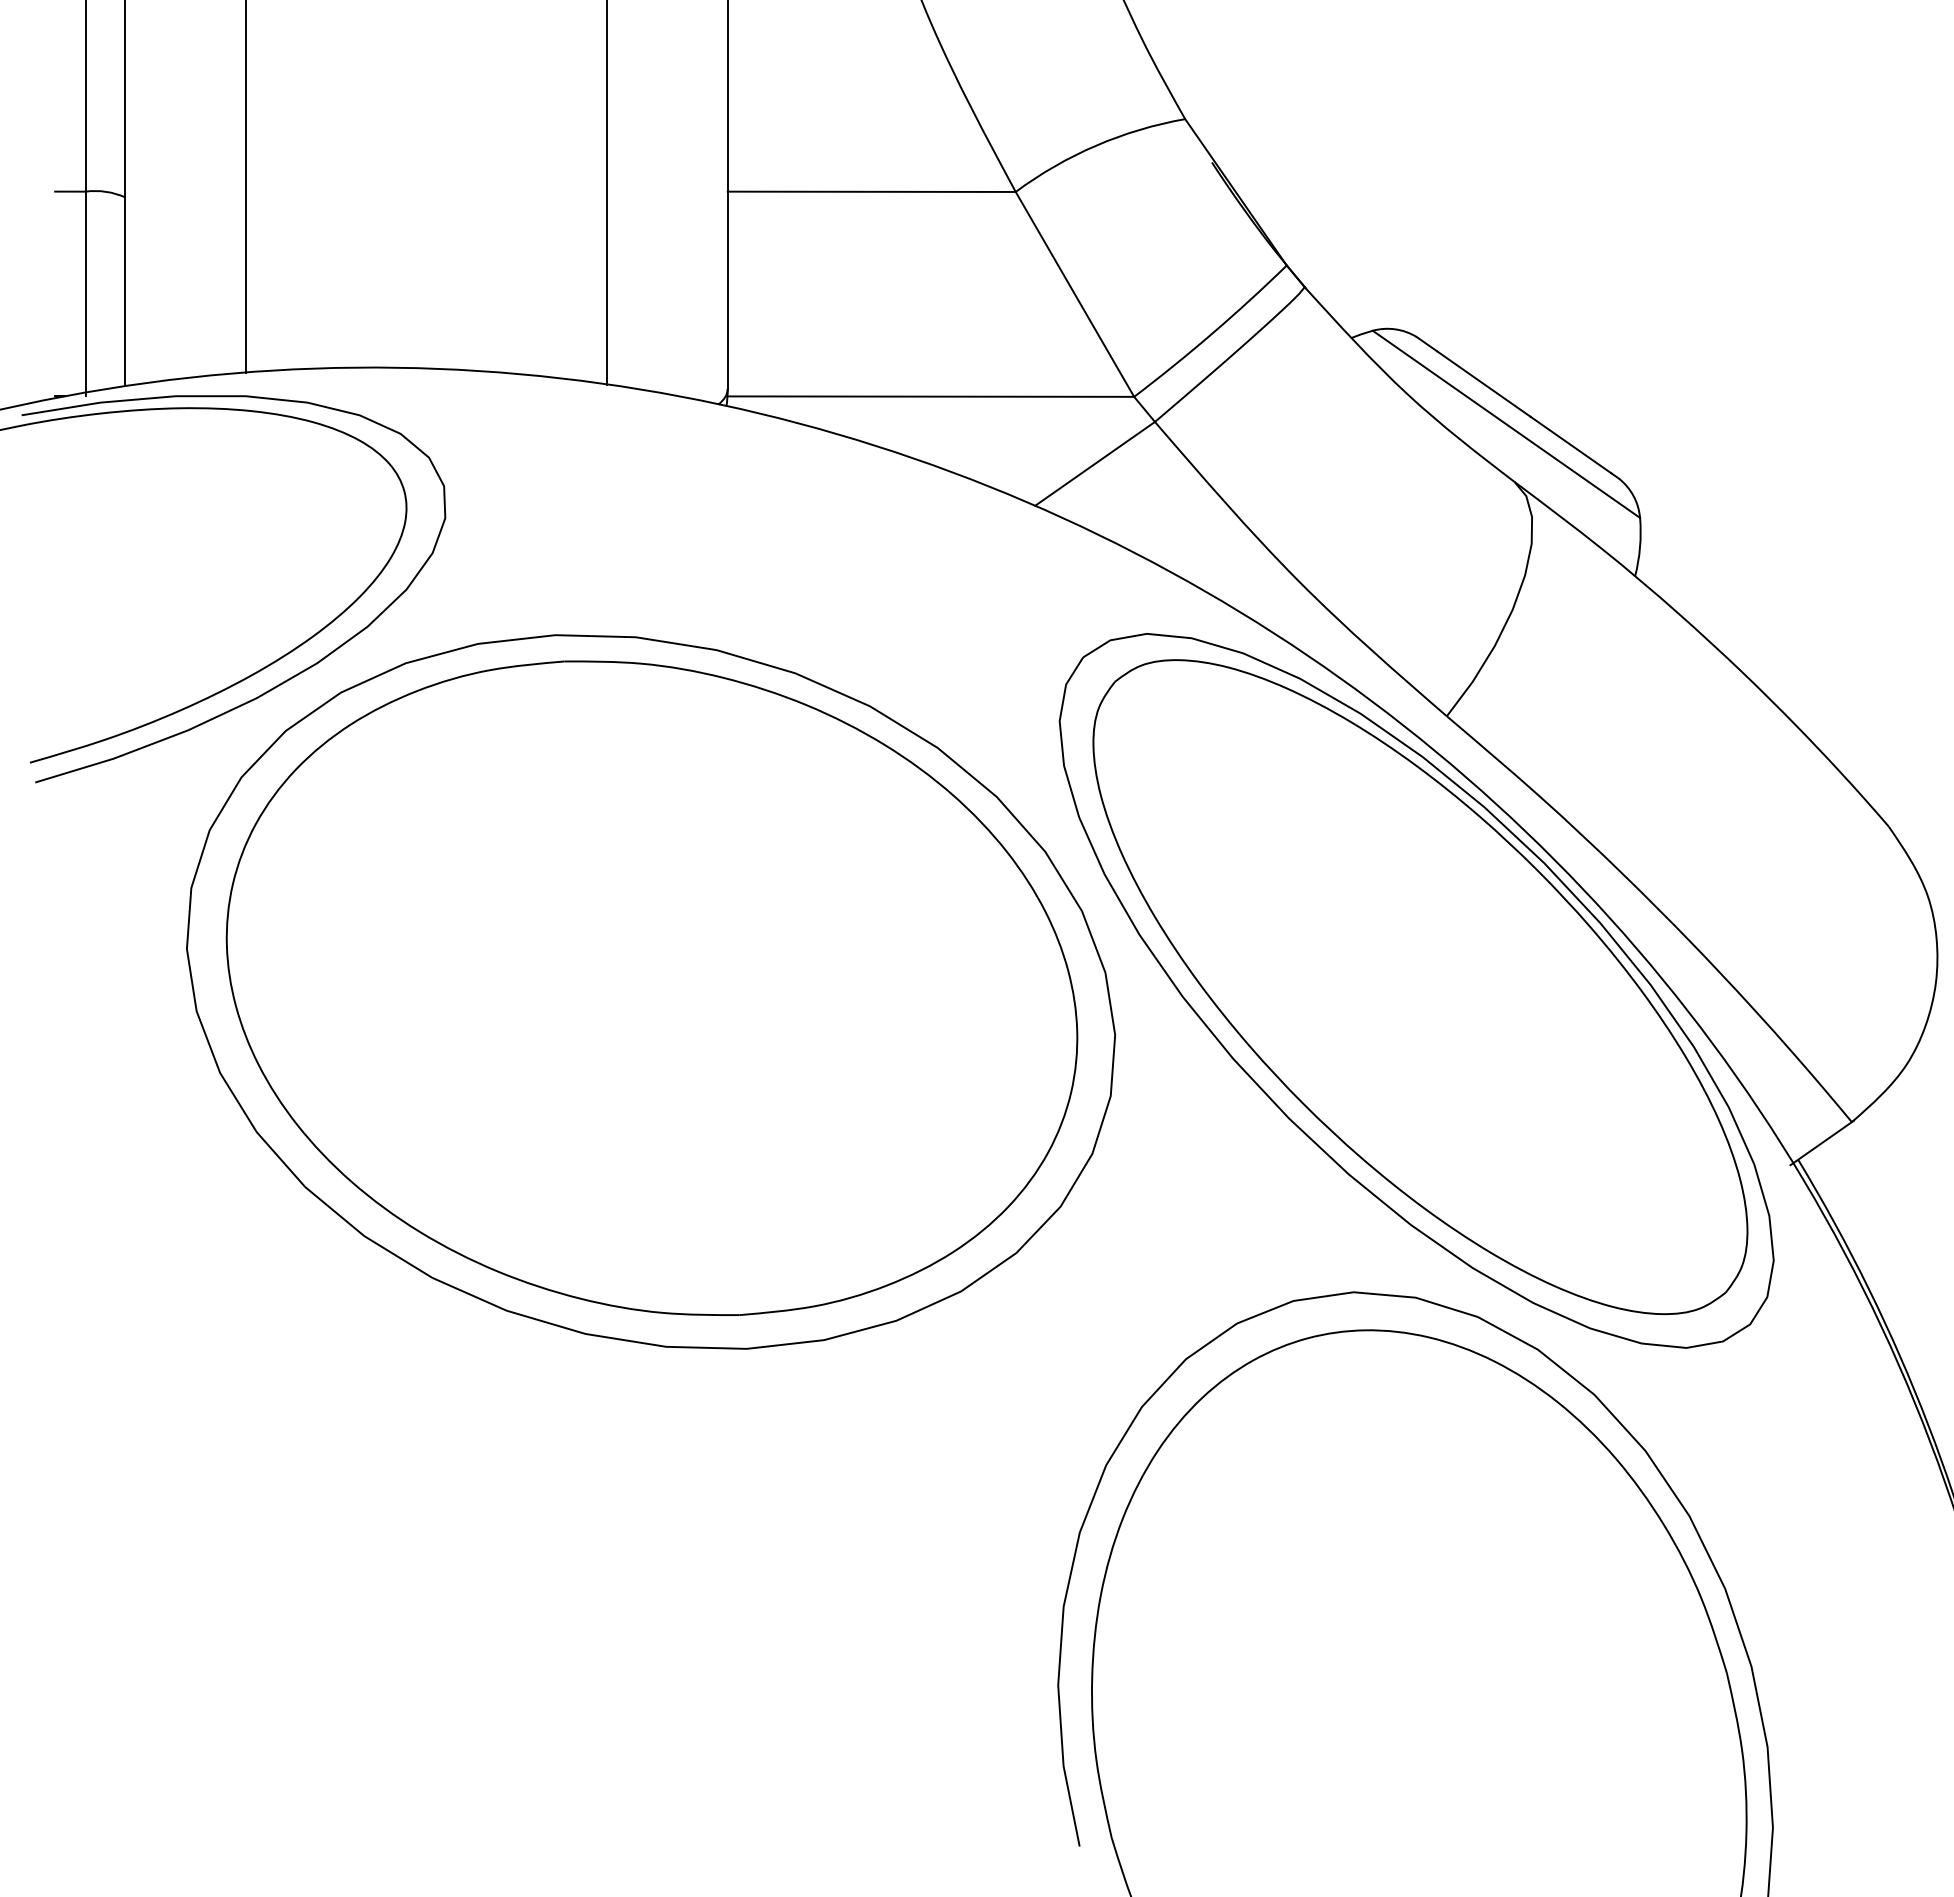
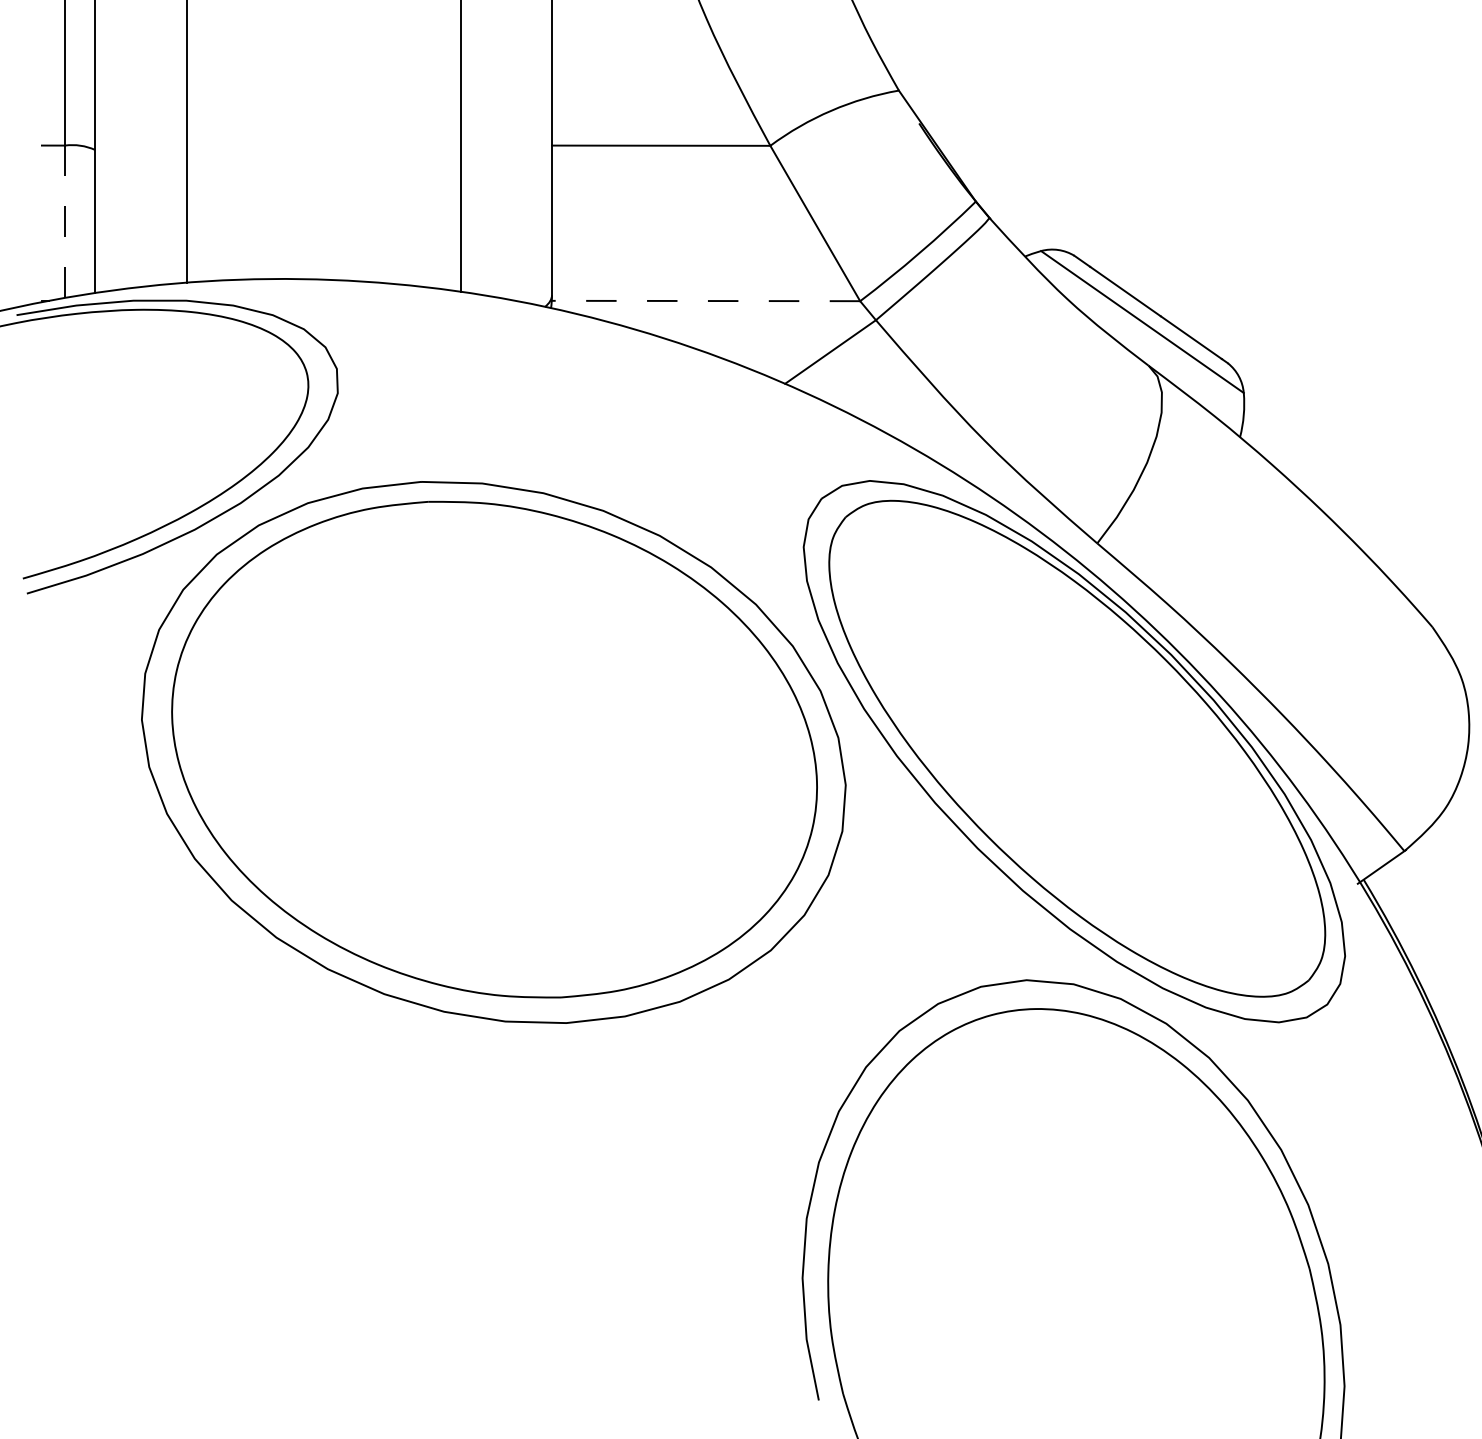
line: (85, 294) -> (64, 223), solid -> dashed
line: (930, 396) -> (705, 300), solid -> dashed

